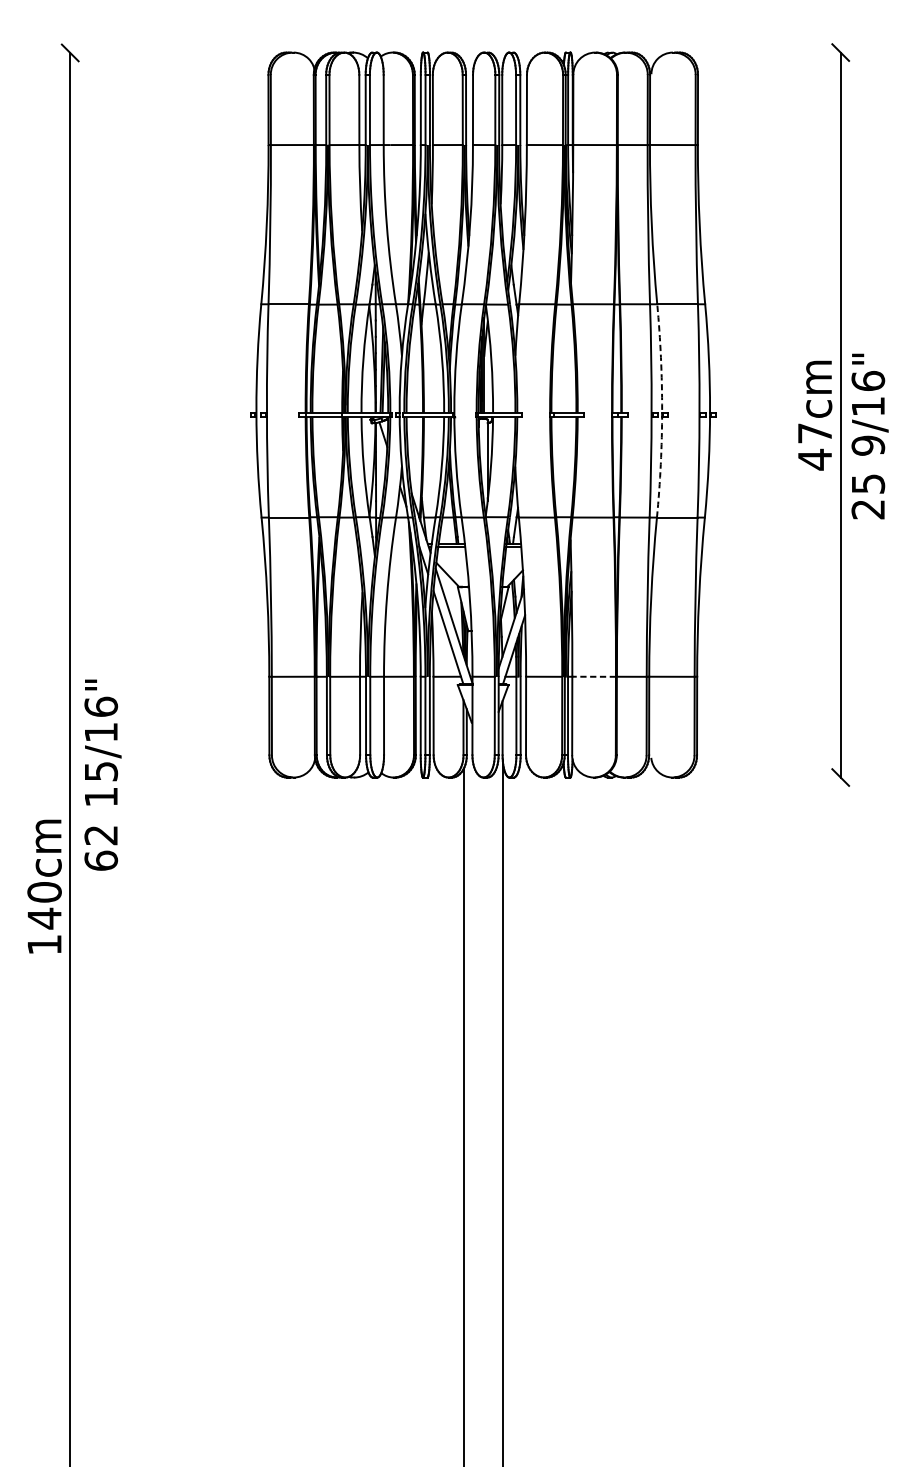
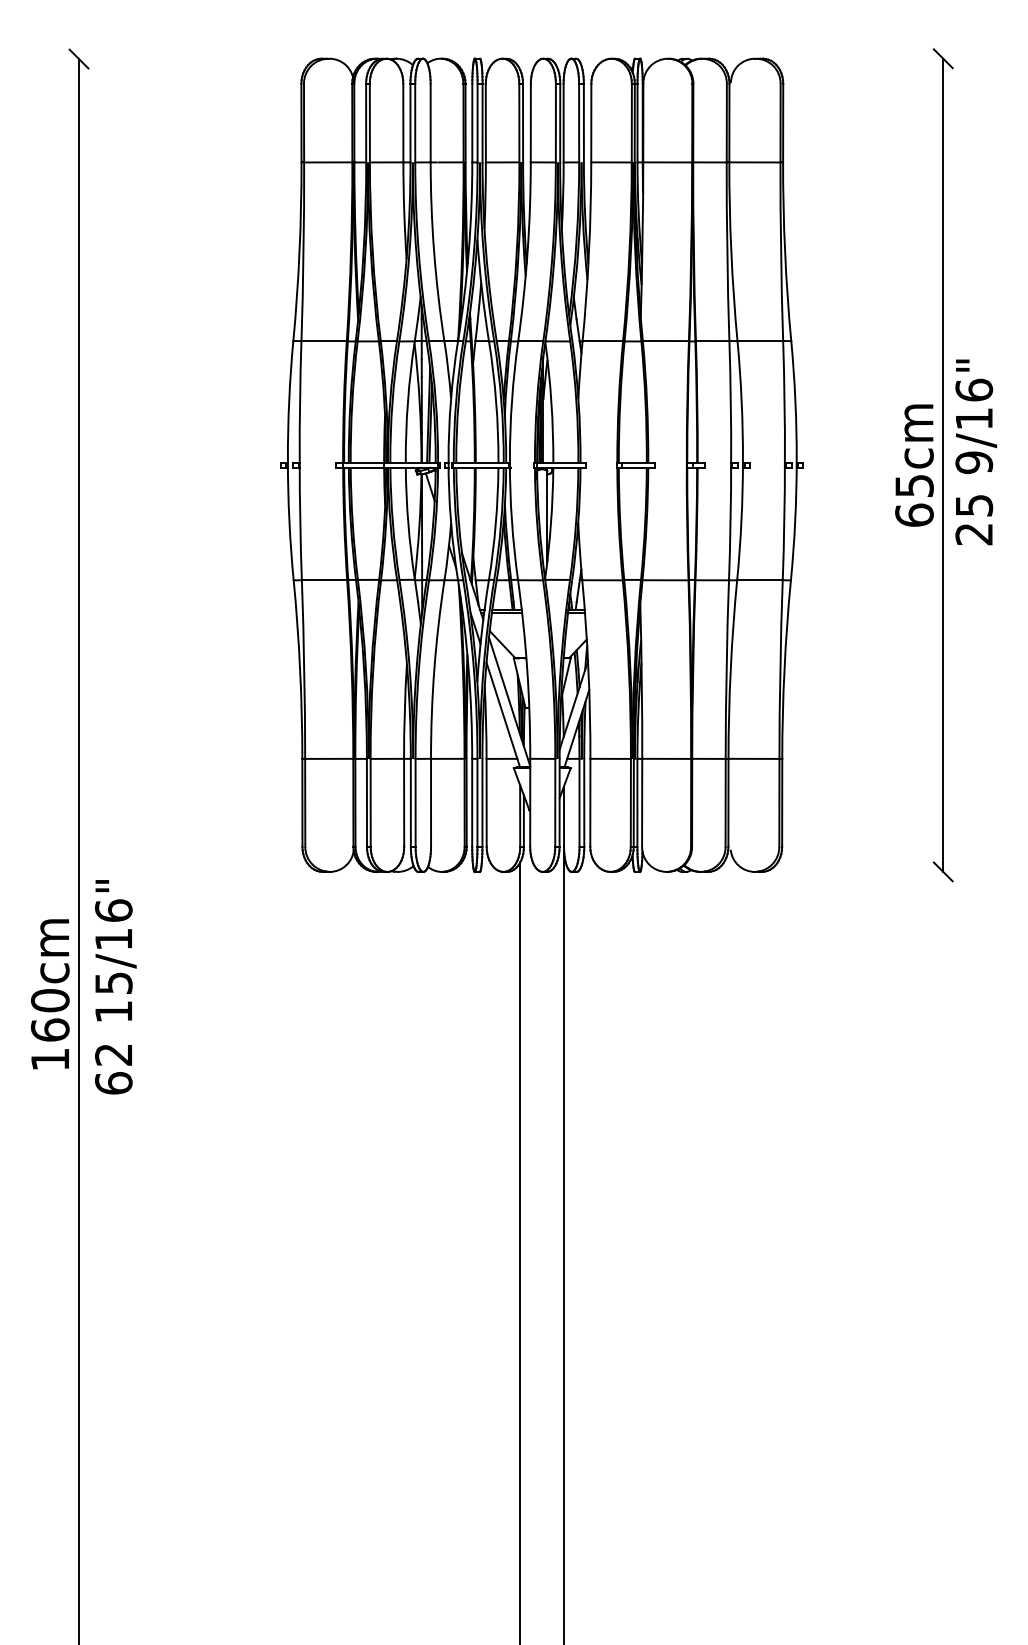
arc: (661, 410) -> (742, 460), dashed -> solid
text: (870, 436) -> (976, 452), moved
text: (815, 447) -> (914, 501), 47cm -> 65cm
line: (593, 676) -> (666, 758), dashed -> solid
text: (102, 775) -> (115, 987), moved
text: (43, 918) -> (49, 1030), 140cm -> 160cm

